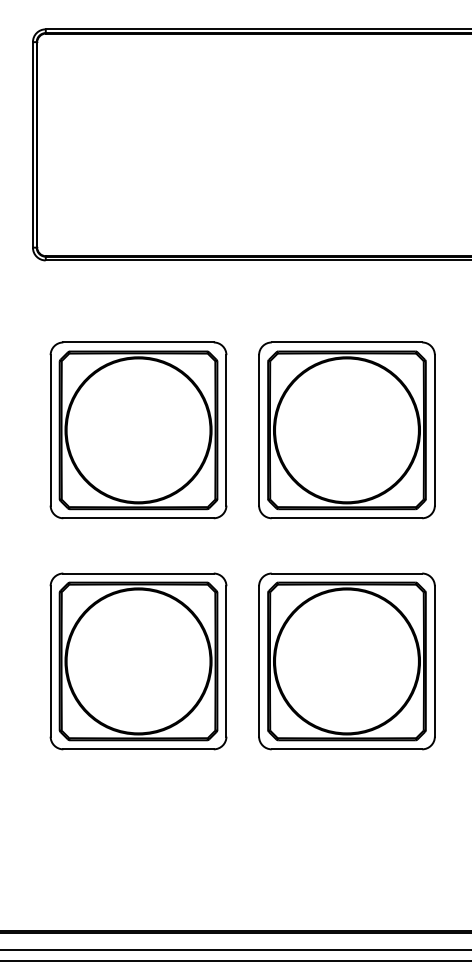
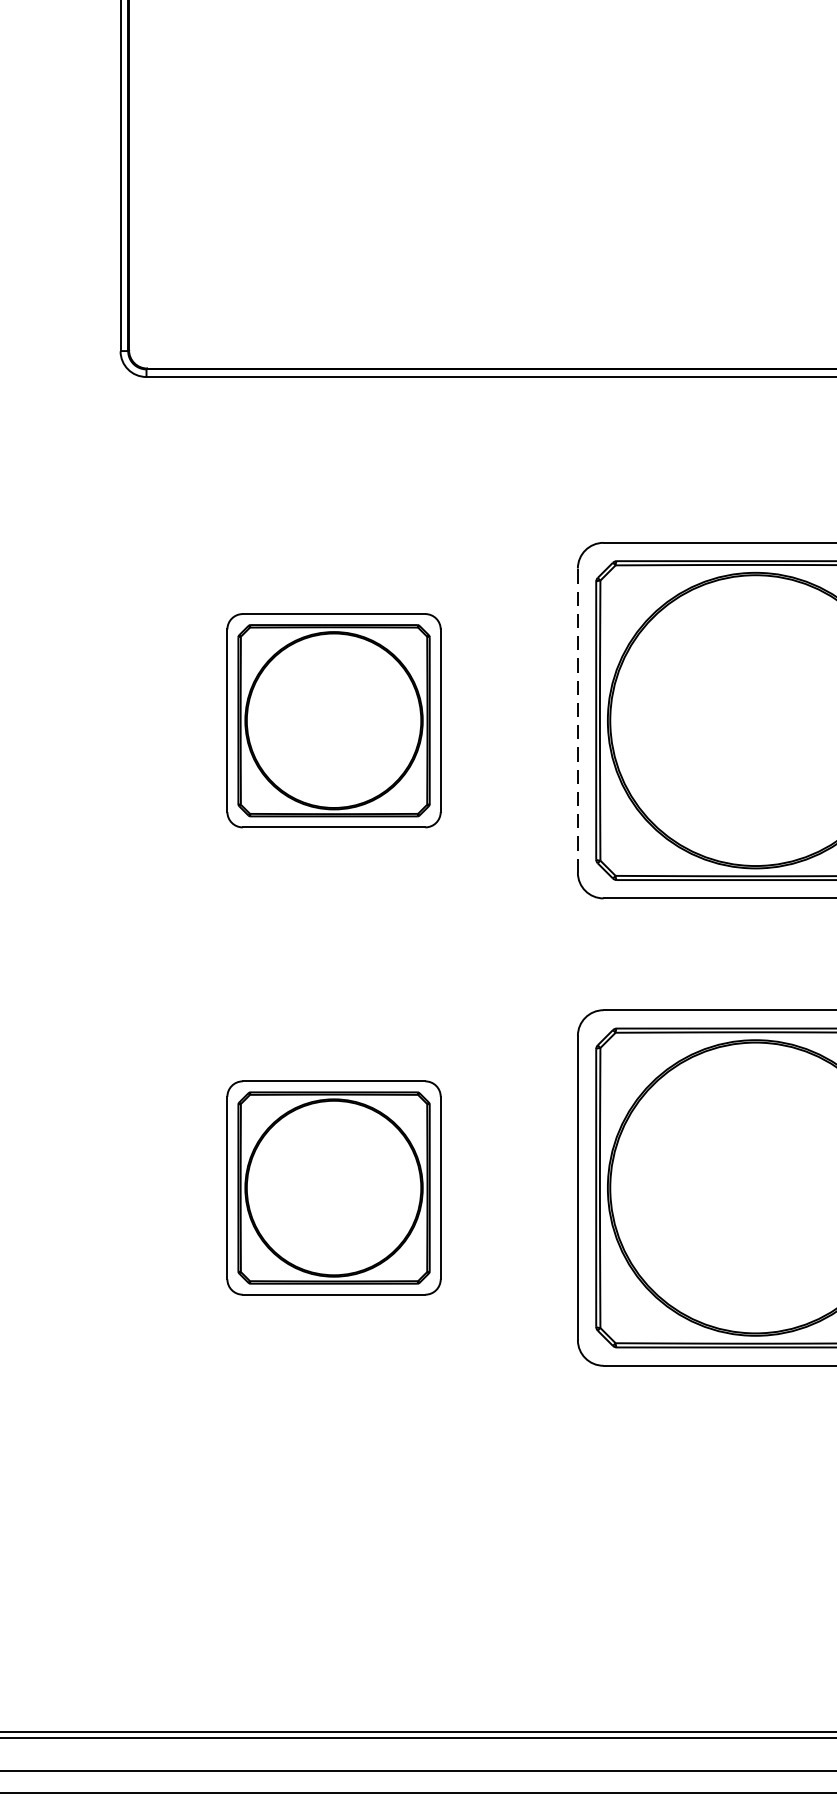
line: (259, 429) -> (578, 718), solid -> dashed
part: (138, 430) -> (333, 720), size x0.6
part: (138, 661) -> (333, 1188), size x0.6

